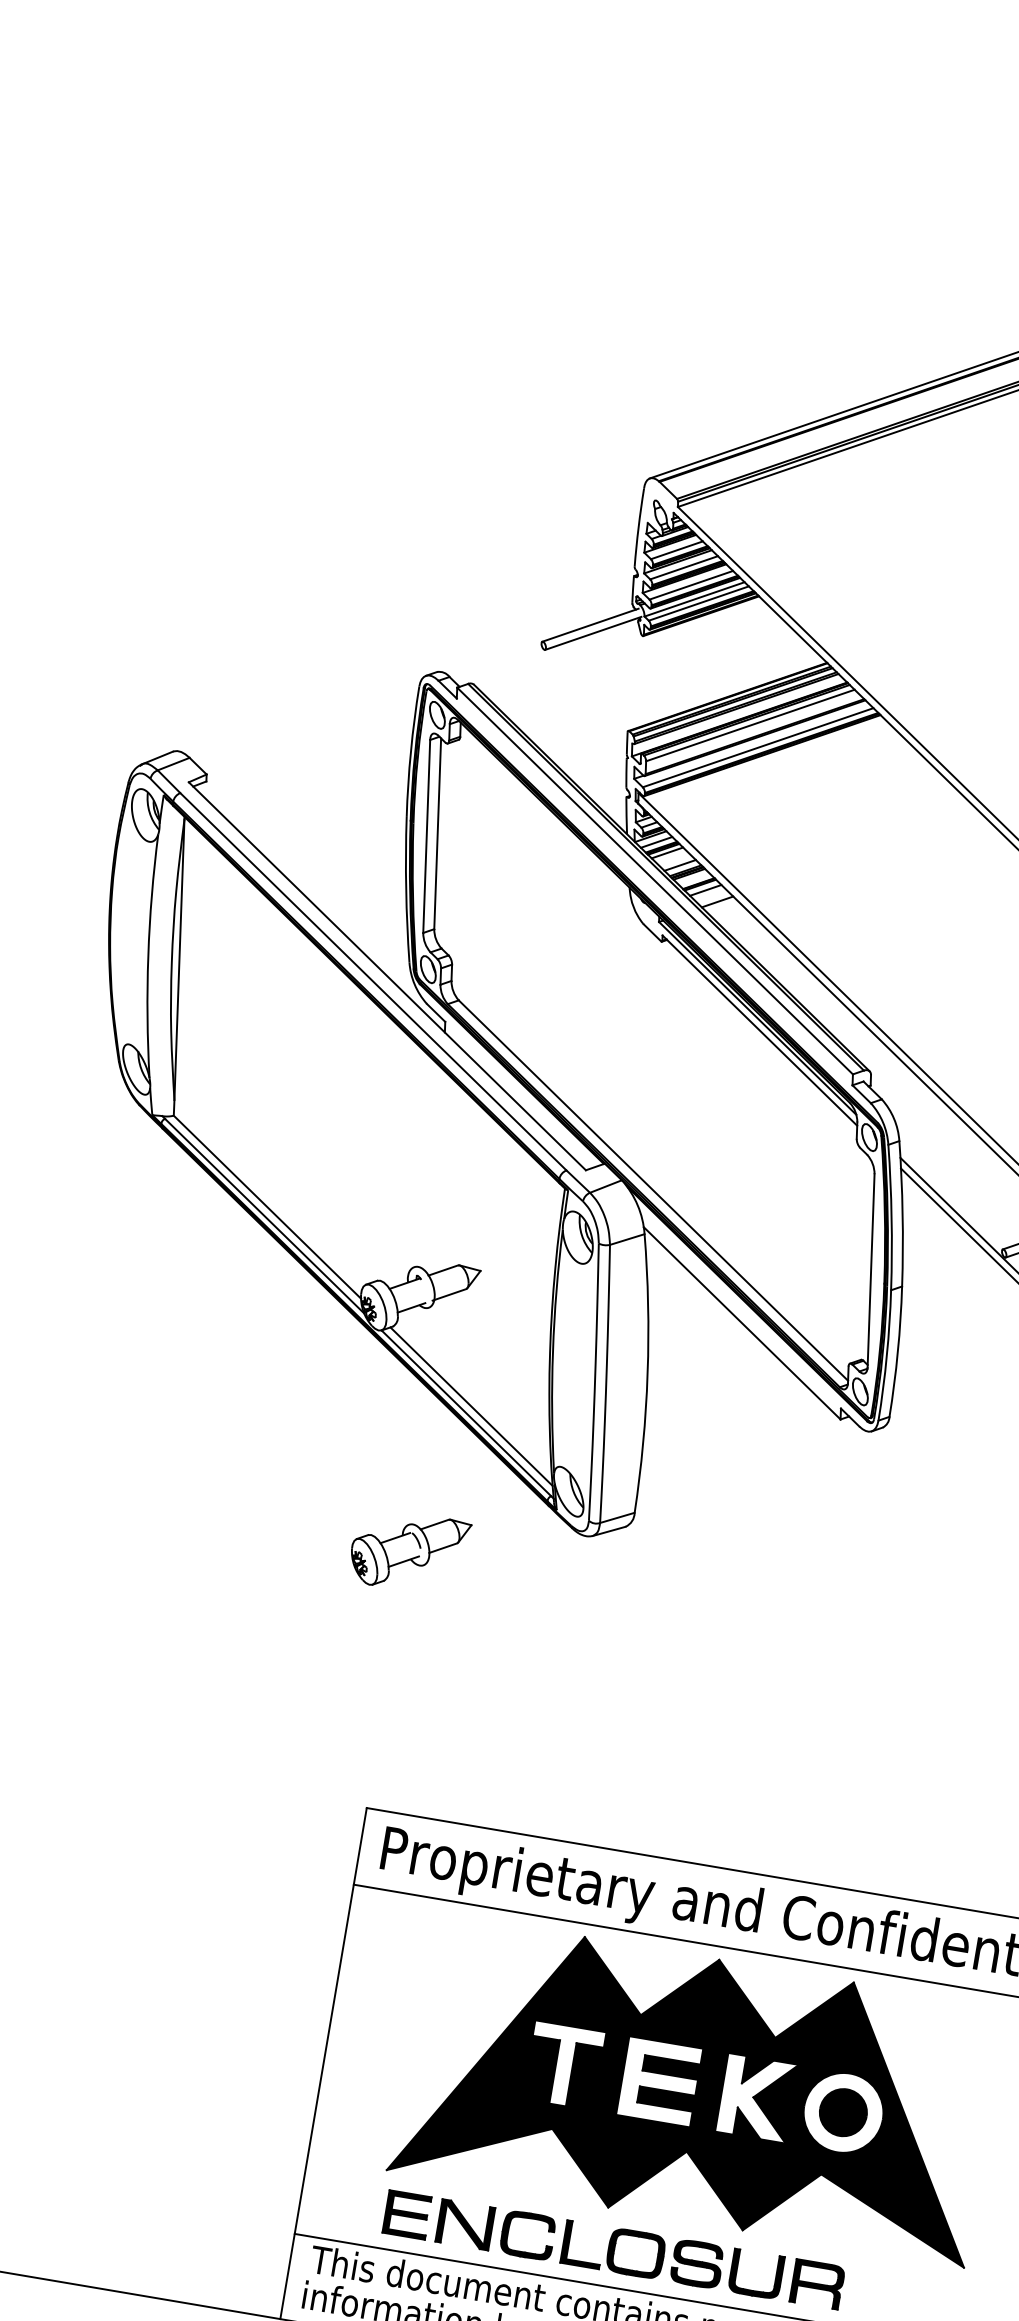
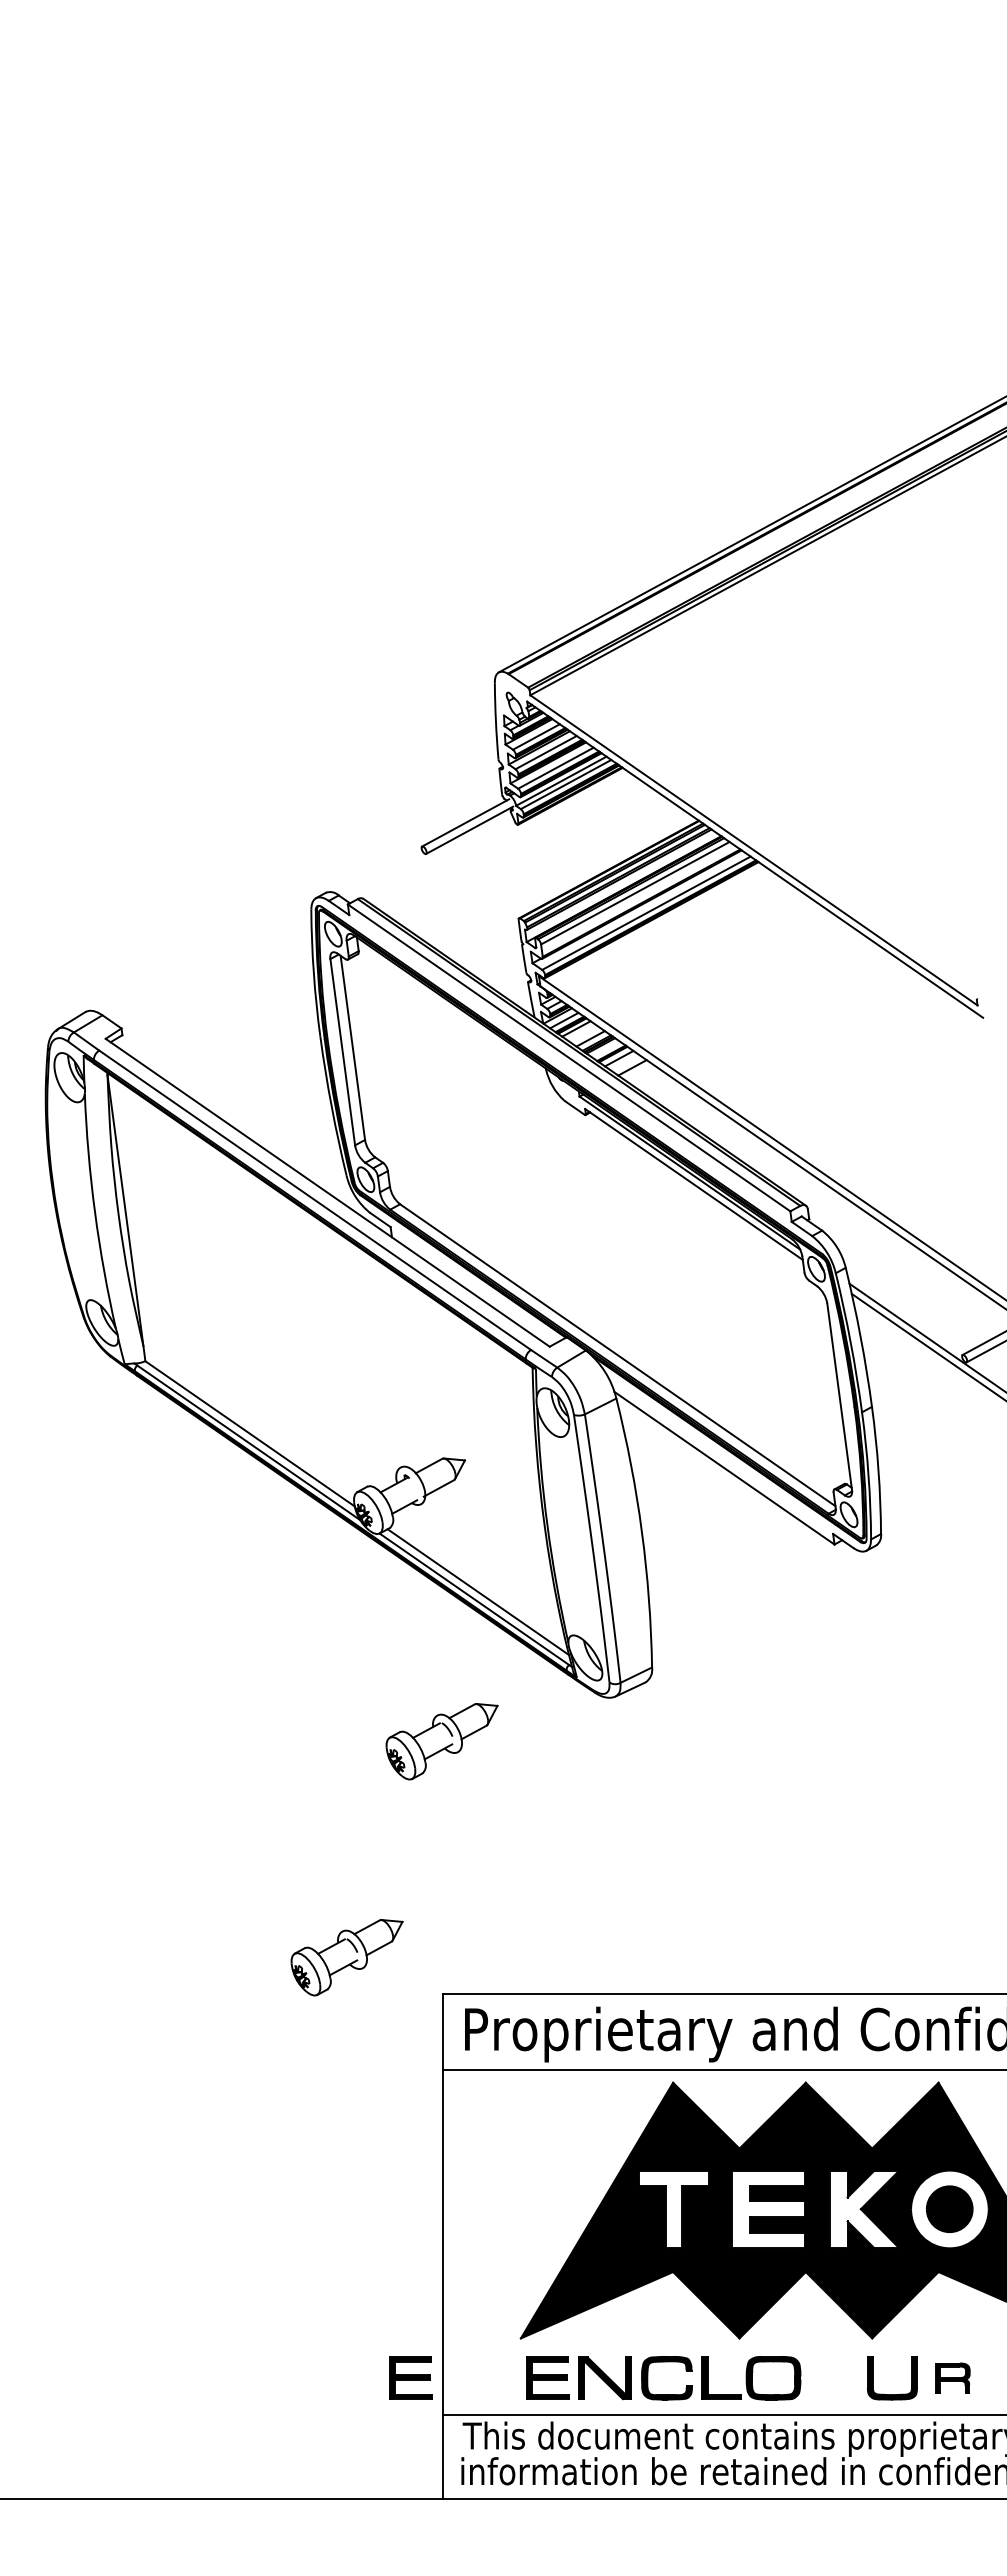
part: (275, 1754) -> (346, 1957), added
part: (268, 2190) -> (410, 2377), added
part: (696, 2264) -> (833, 2378), removed
part: (817, 2283) -> (952, 2377), size x0.7

